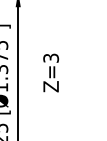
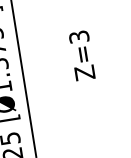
text: (51, 72) -> (82, 54), moved

